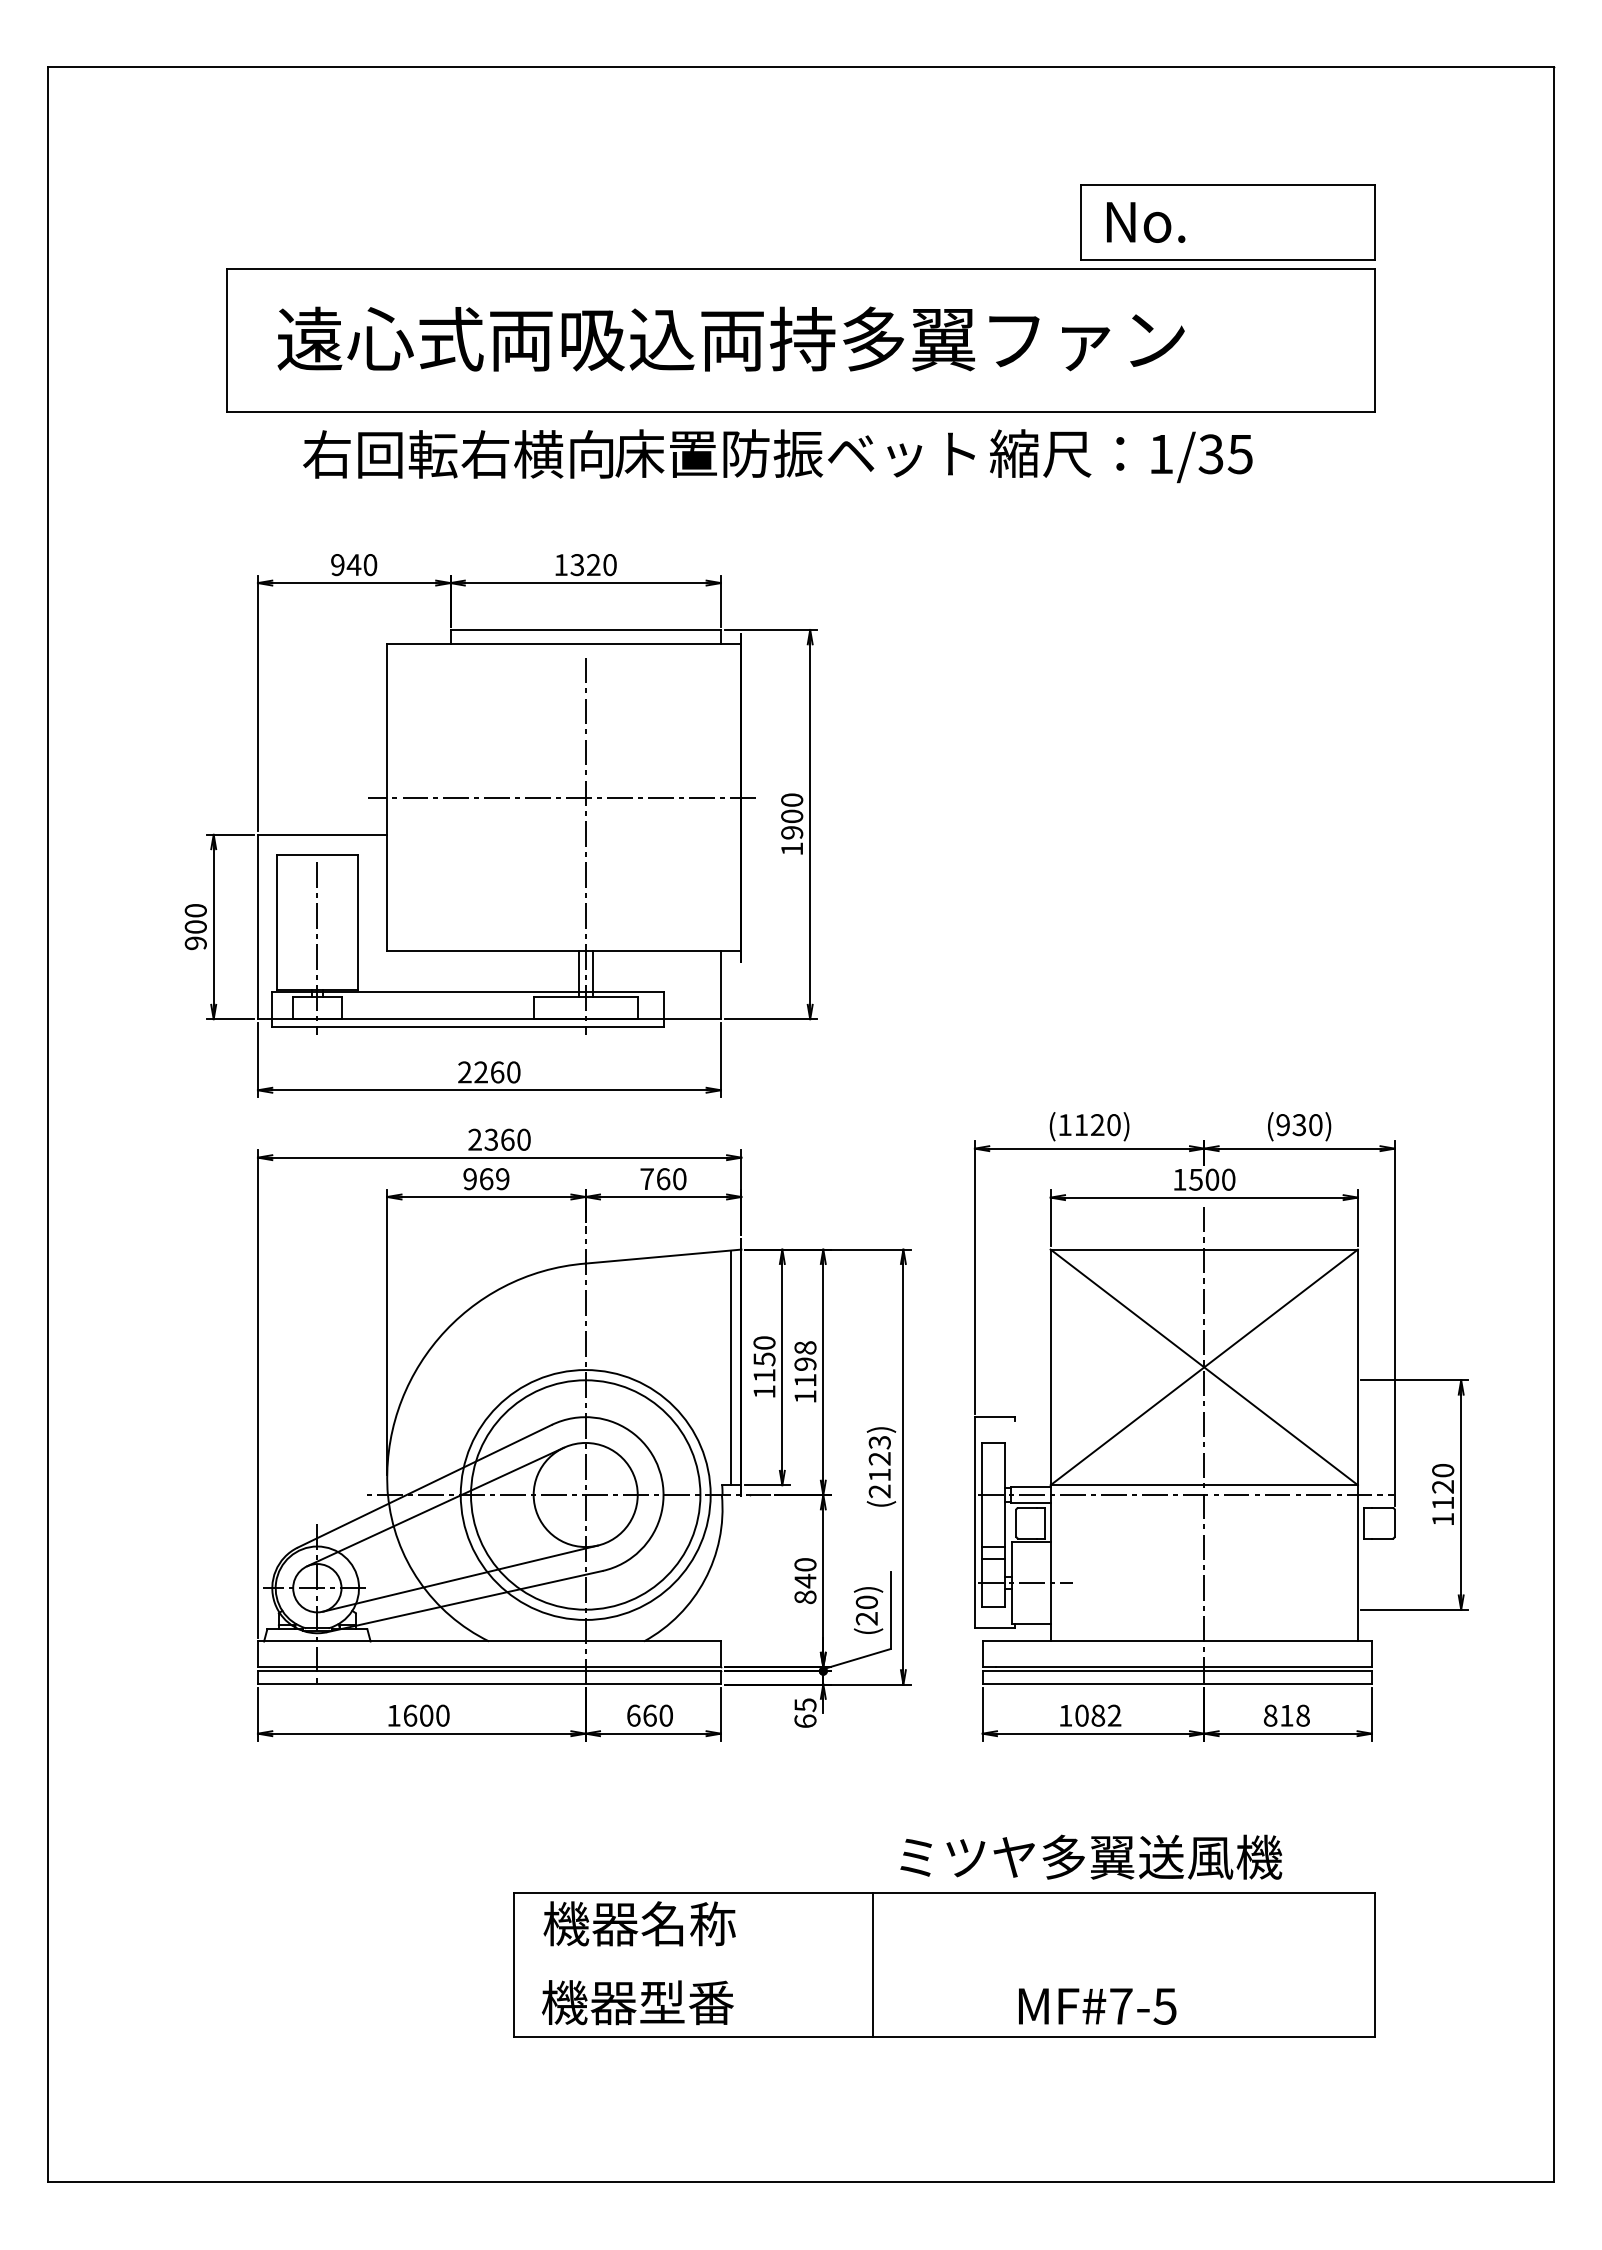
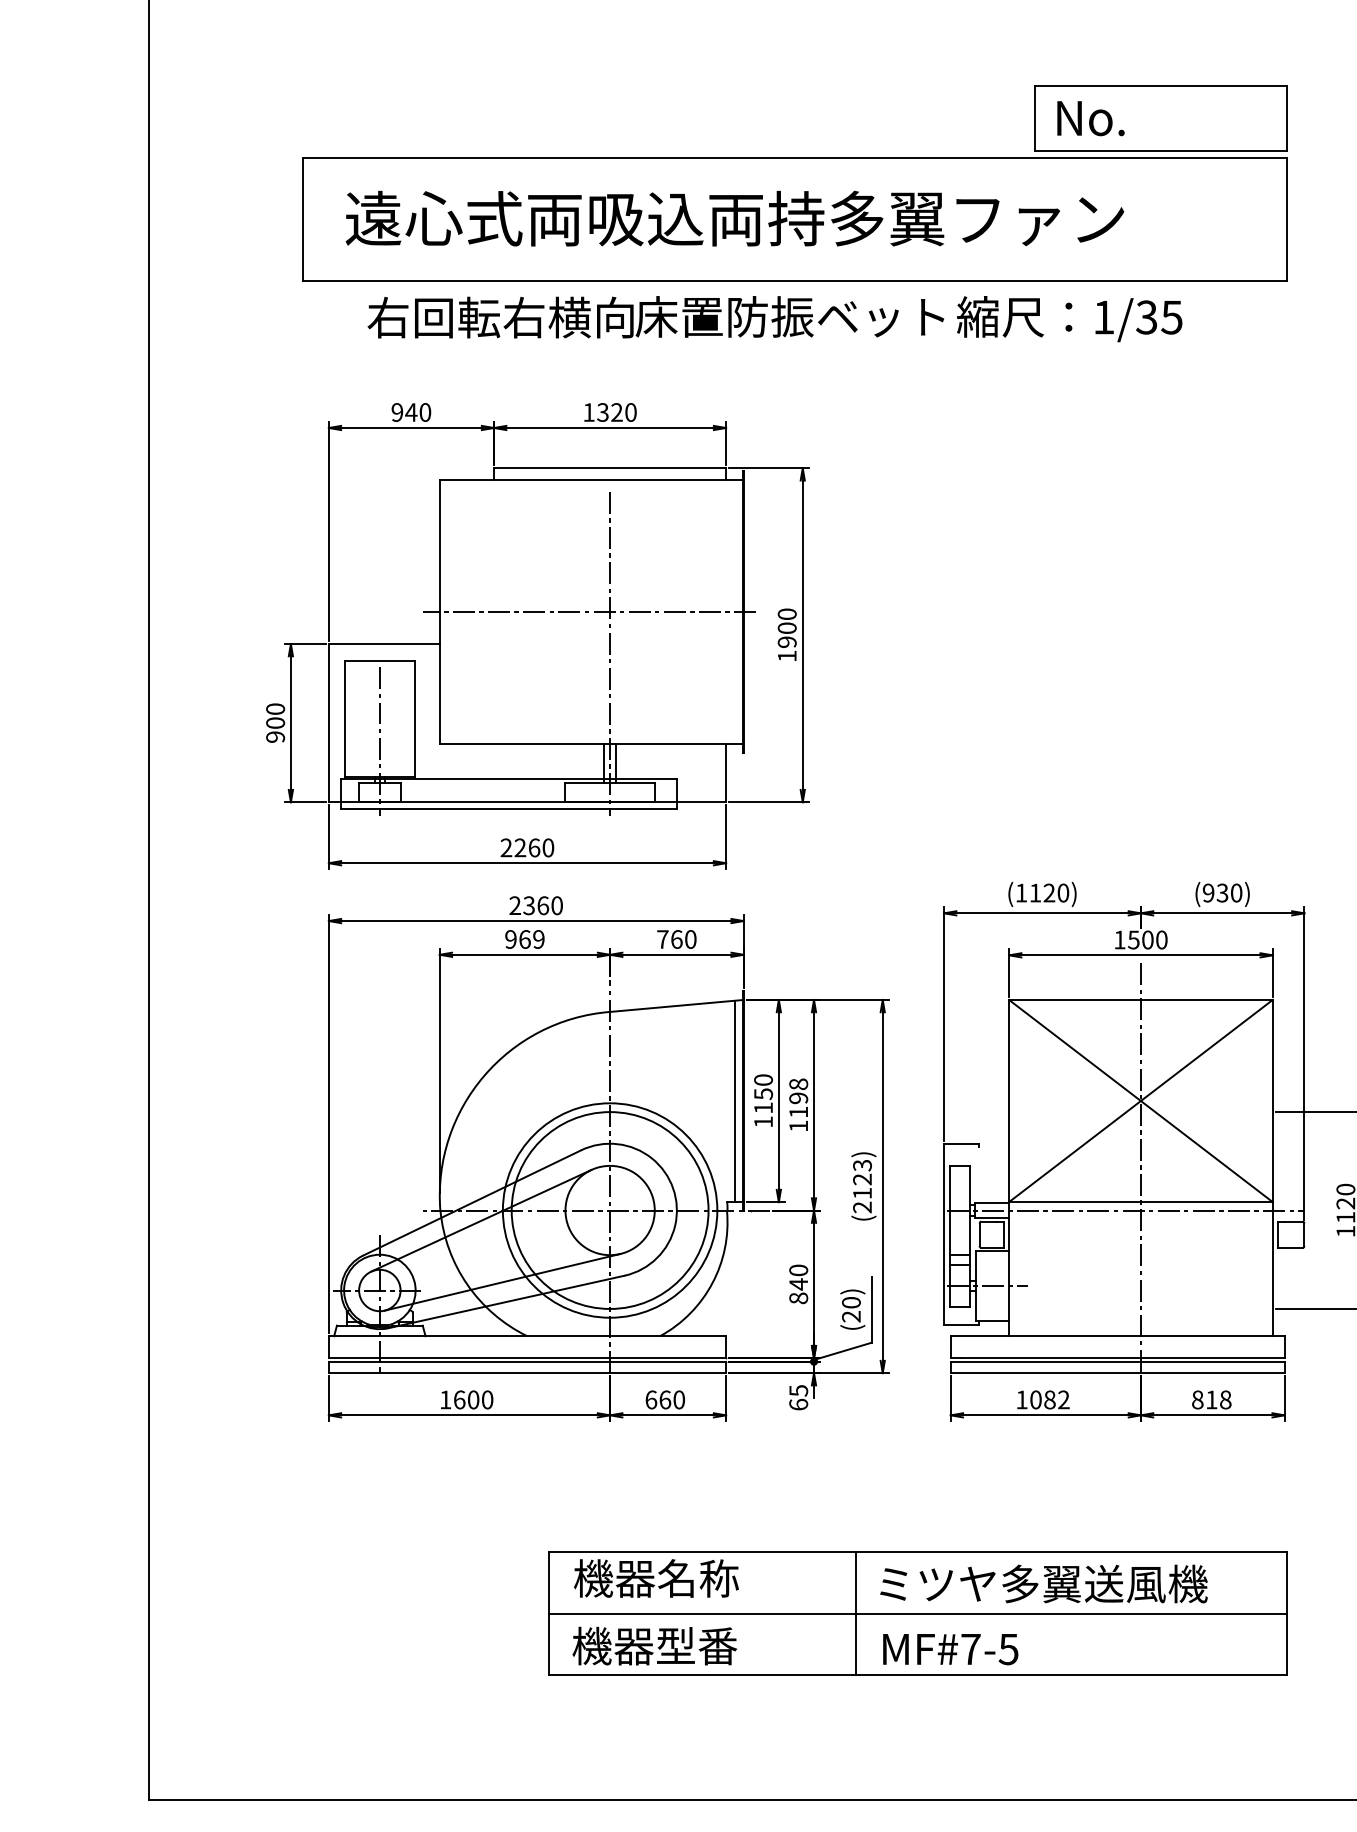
text: (1091, 1856) -> (1044, 1583), moved
line: (944, 1964) -> (917, 1613), added
text: (1097, 2006) -> (950, 1649), moved

